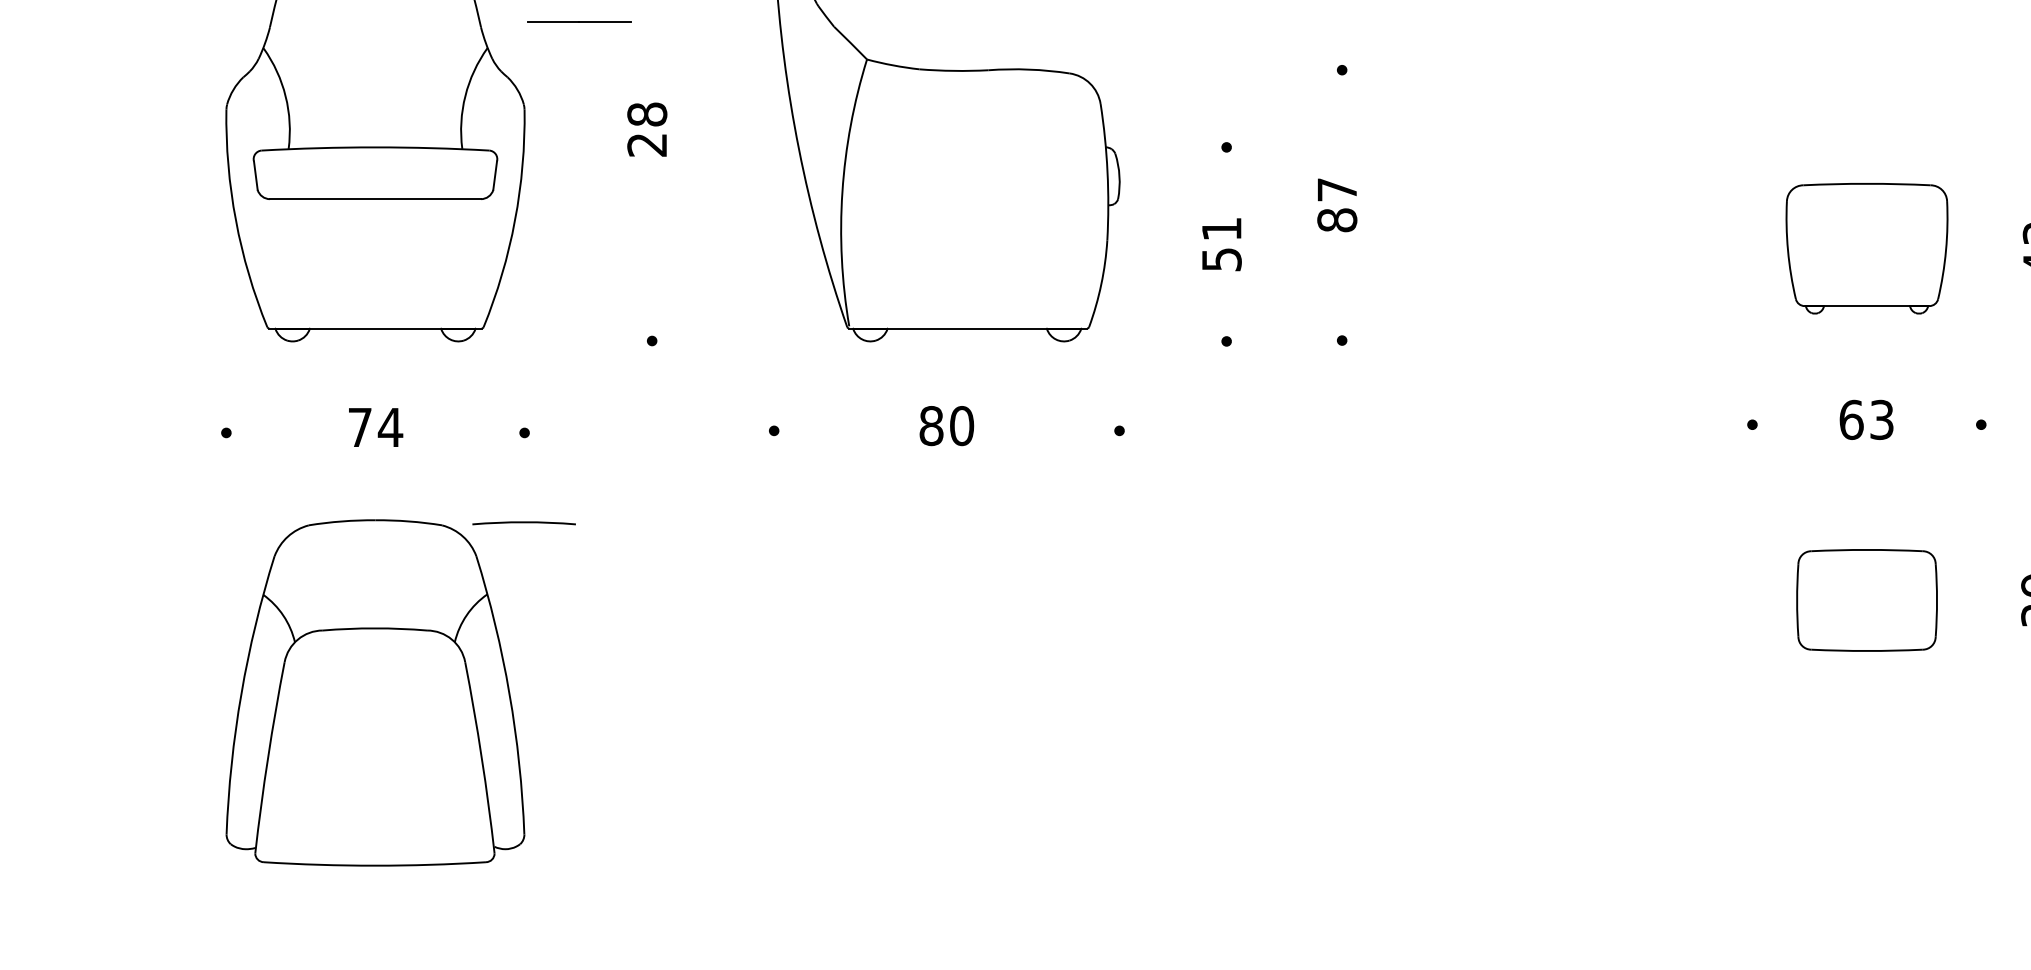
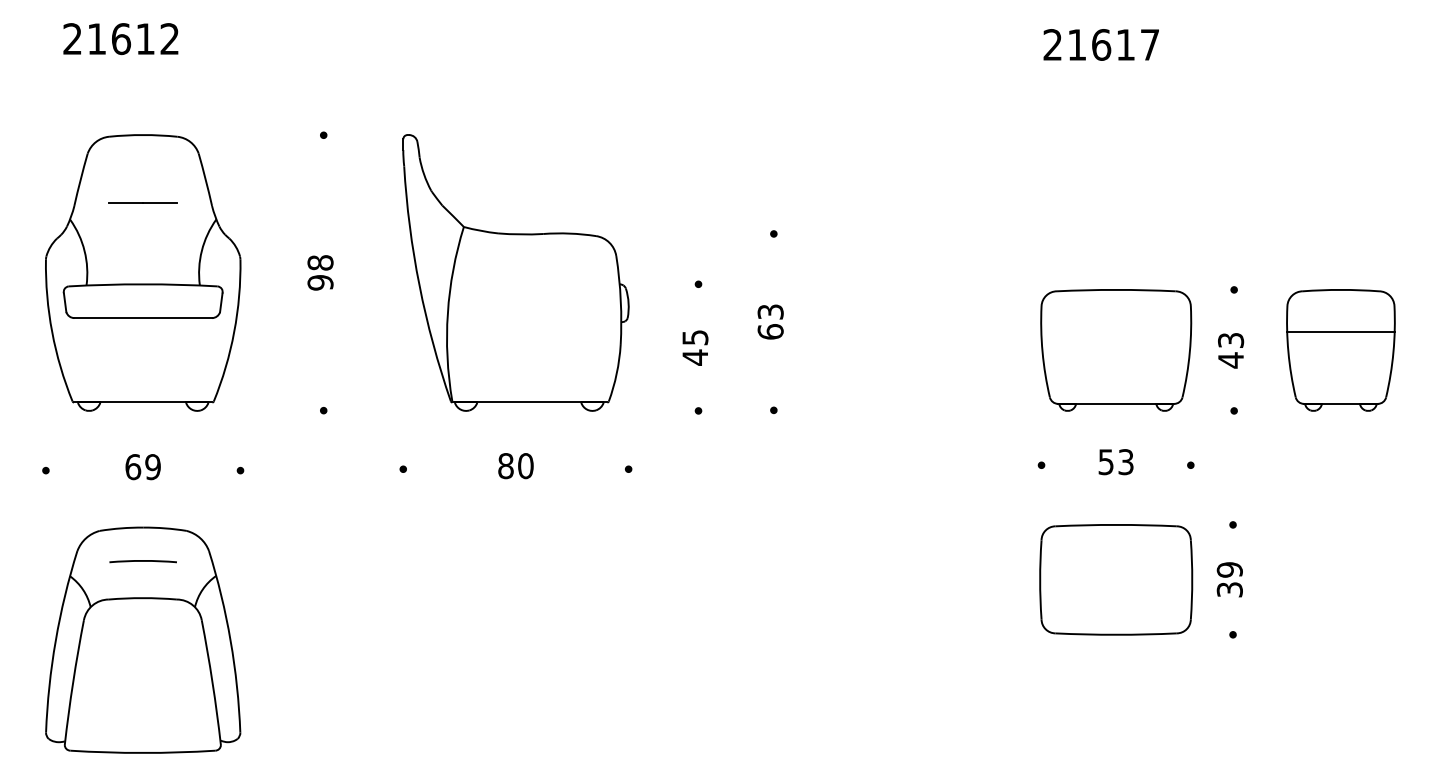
line: (578, 21) -> (142, 202), moved
text: (647, 144) -> (320, 282), 28 -> 98
text: (1336, 204) -> (770, 321), 87 -> 63
text: (1222, 244) -> (695, 347), 51 -> 45
part: (1867, 248) -> (1116, 350), size x1.43
text: (1852, 420) -> (1106, 462), 63 -> 53
text: (375, 428) -> (143, 467), 74 -> 69
line: (523, 523) -> (142, 561), moved
part: (1867, 599) -> (1116, 579), size x1.67

